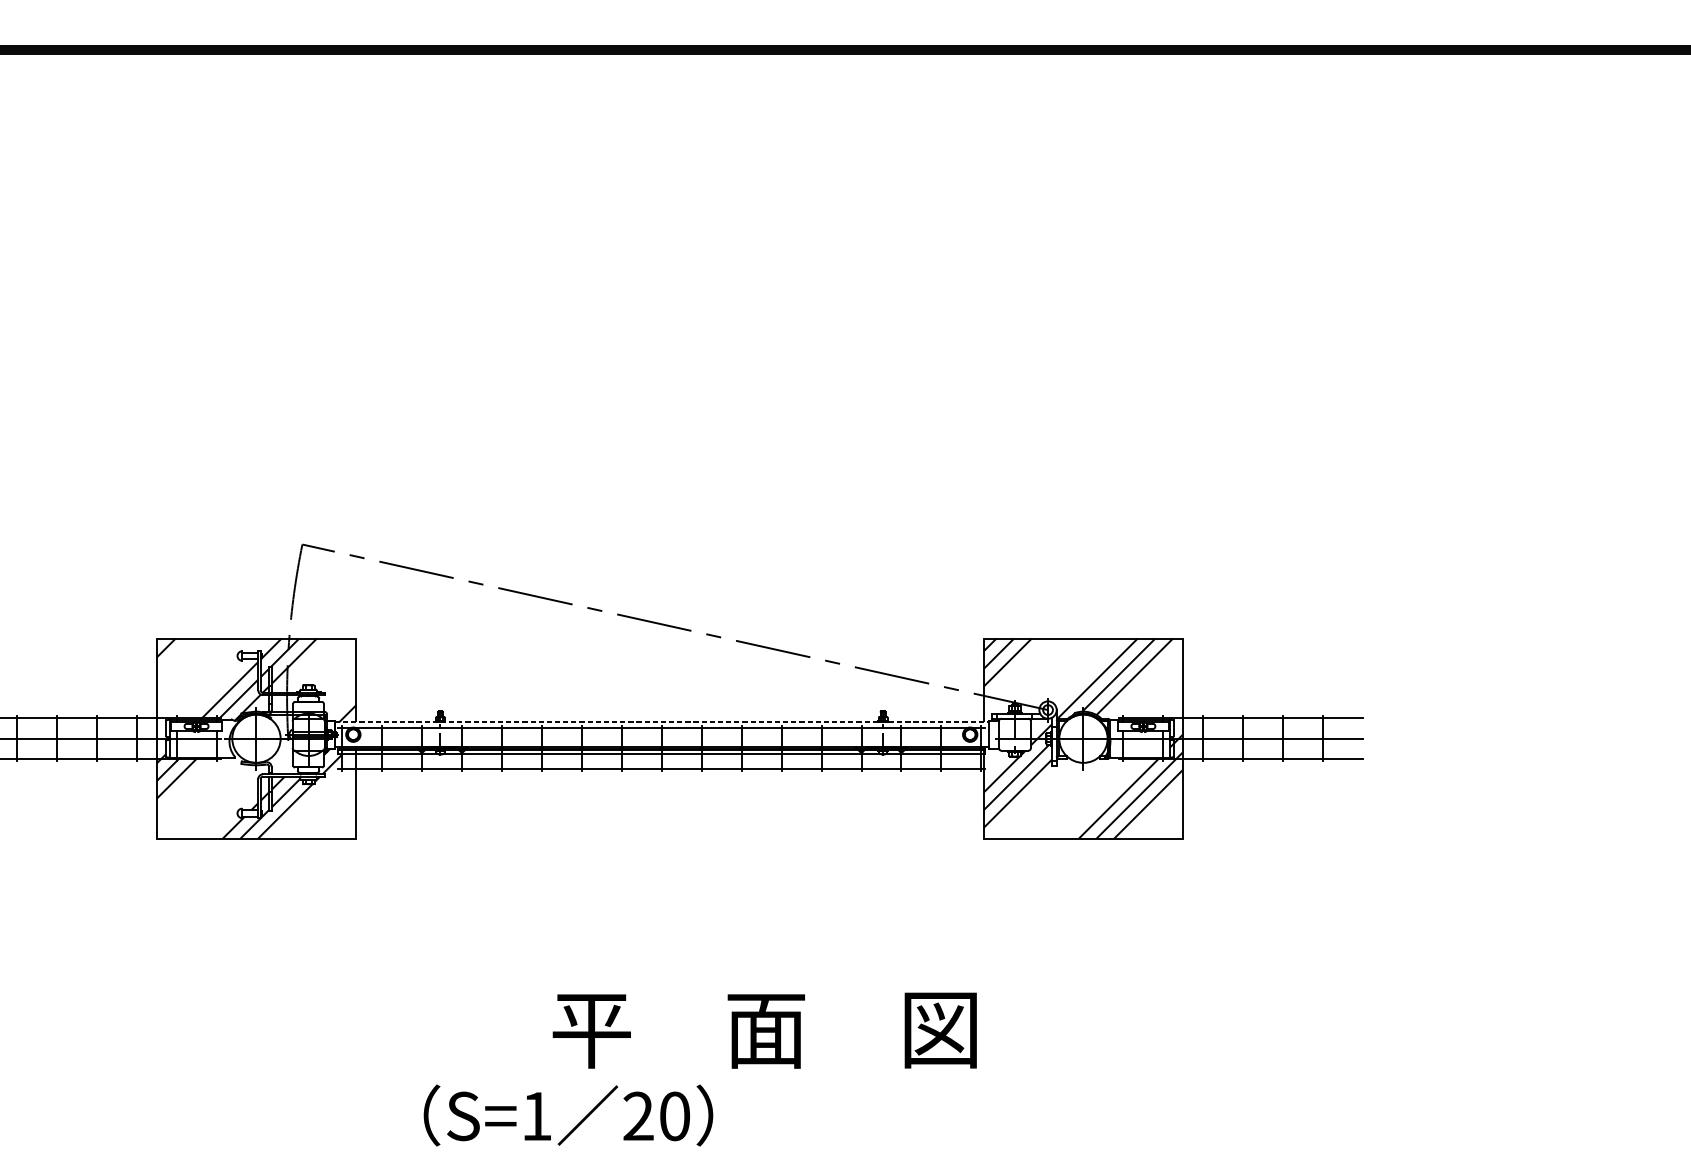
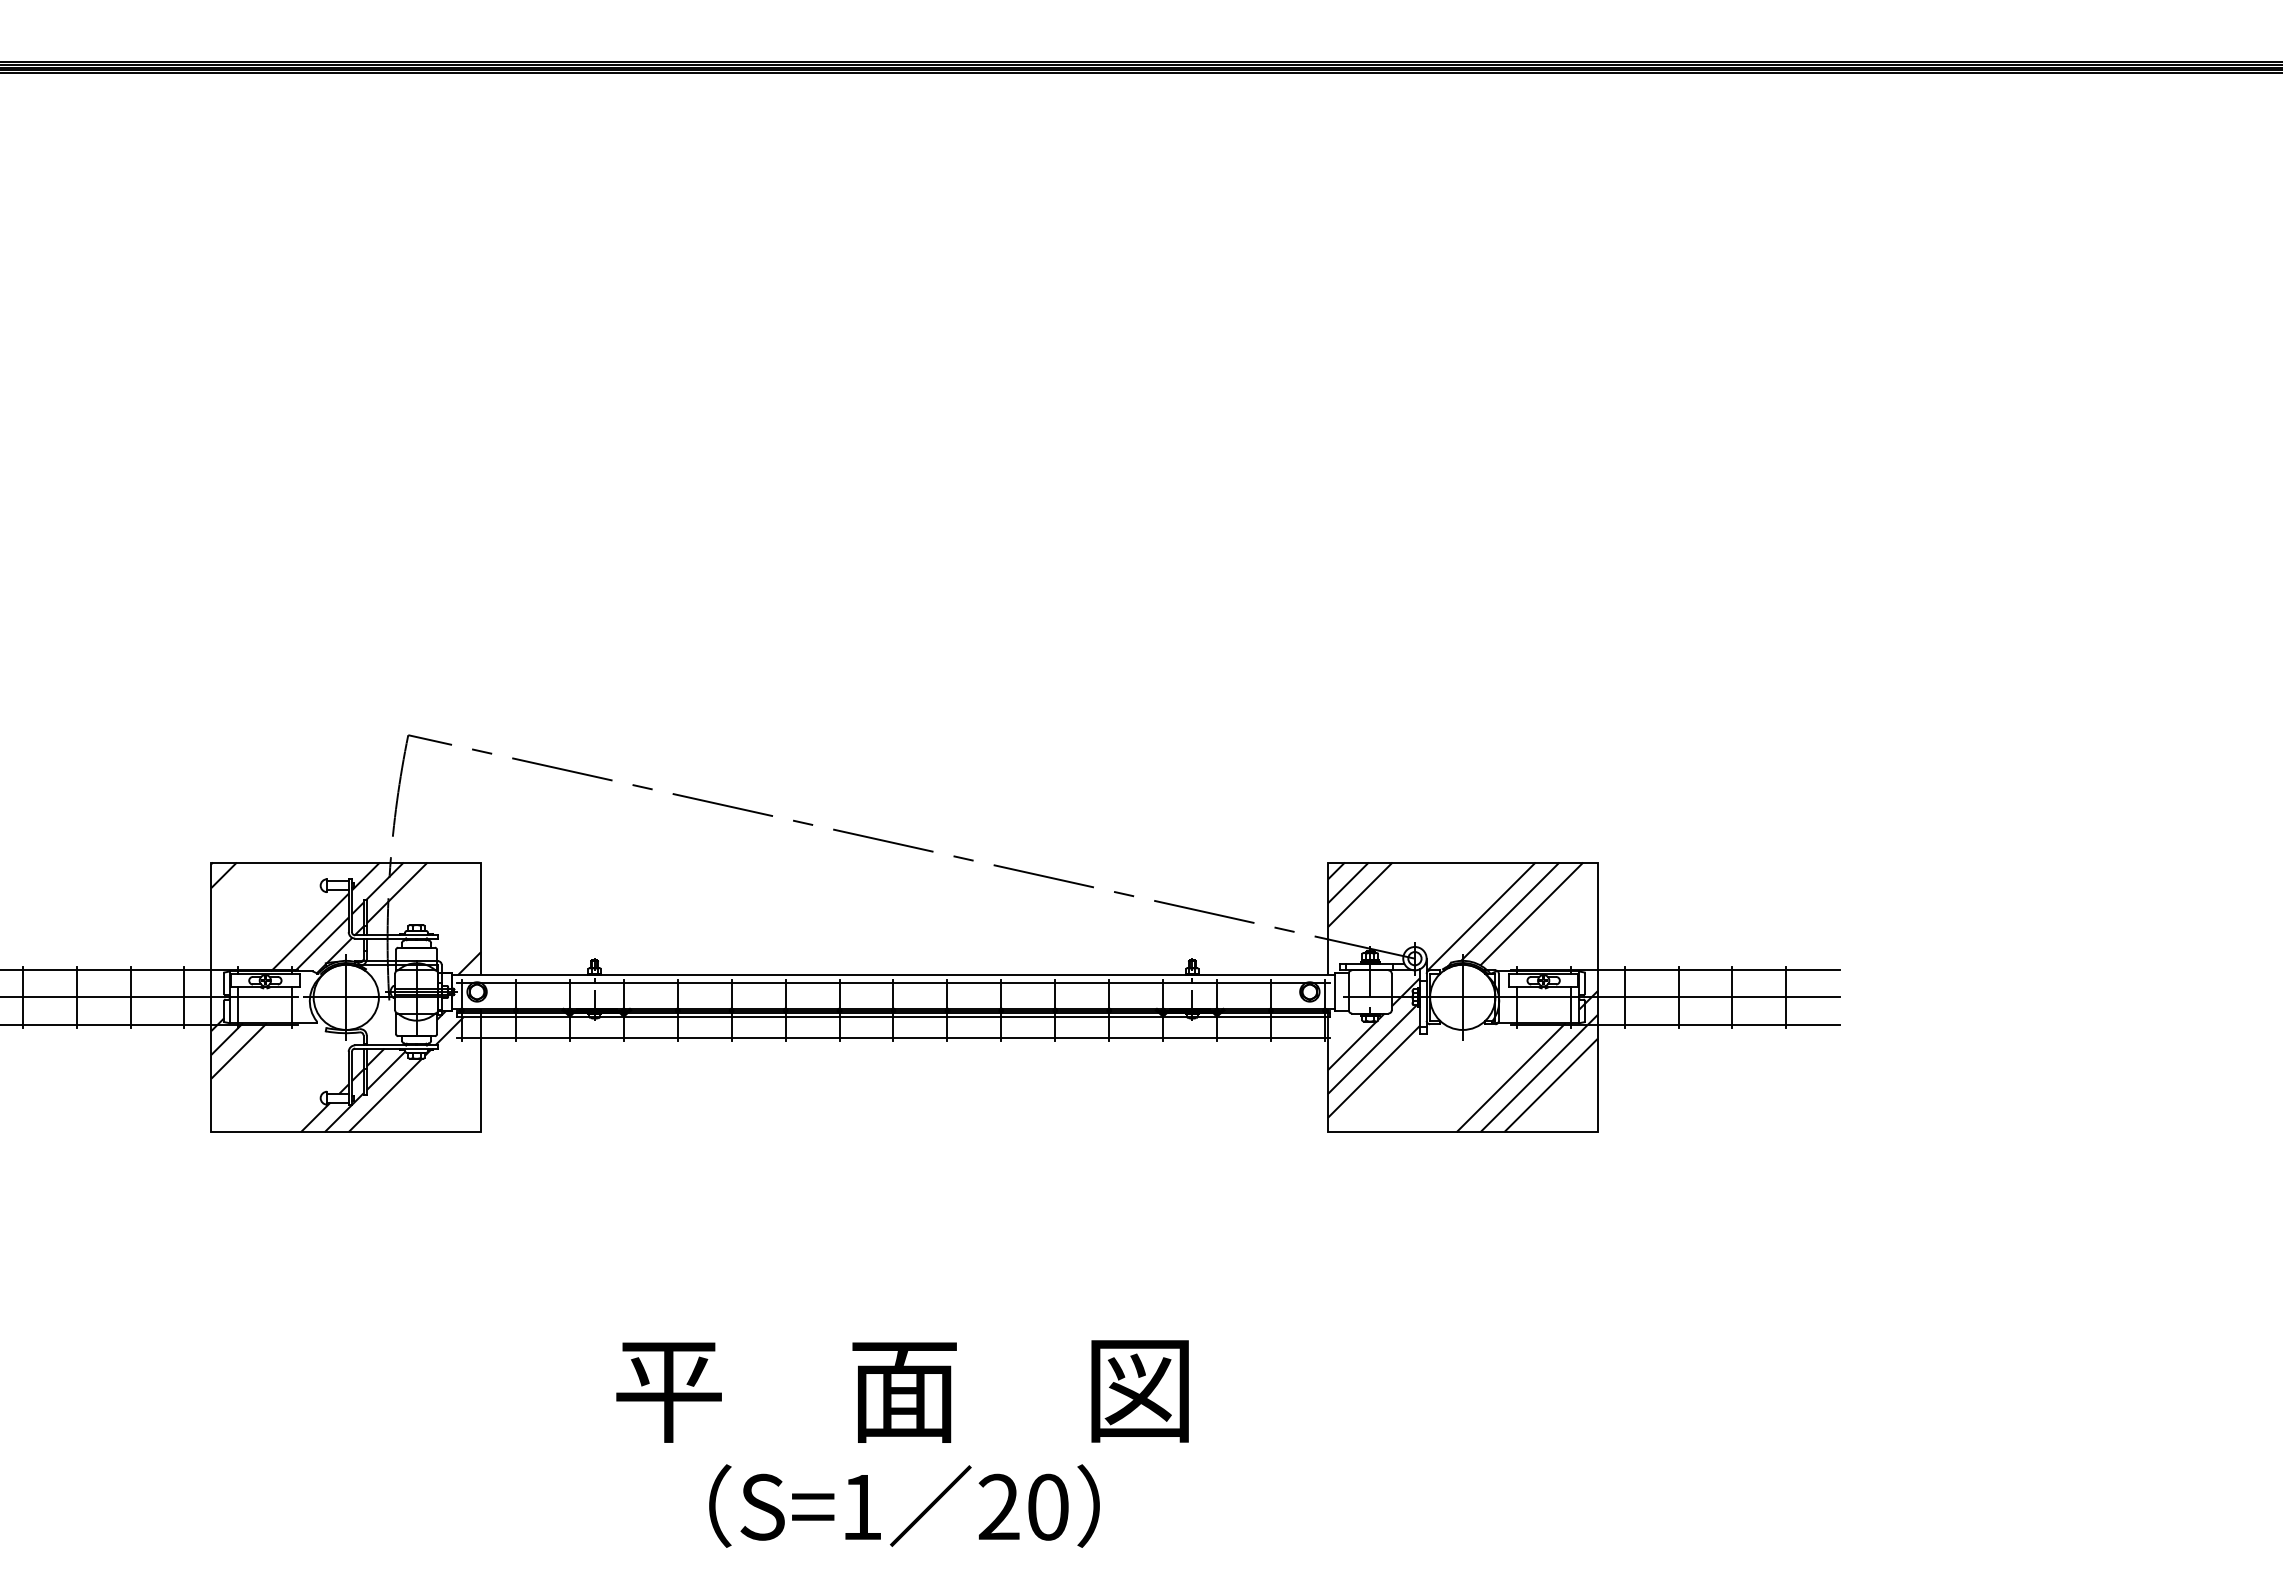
line: (661, 722) -> (893, 975), dashed -> solid
text: (764, 1030) -> (902, 1391), moved
text: (568, 1115) -> (904, 1505), moved

